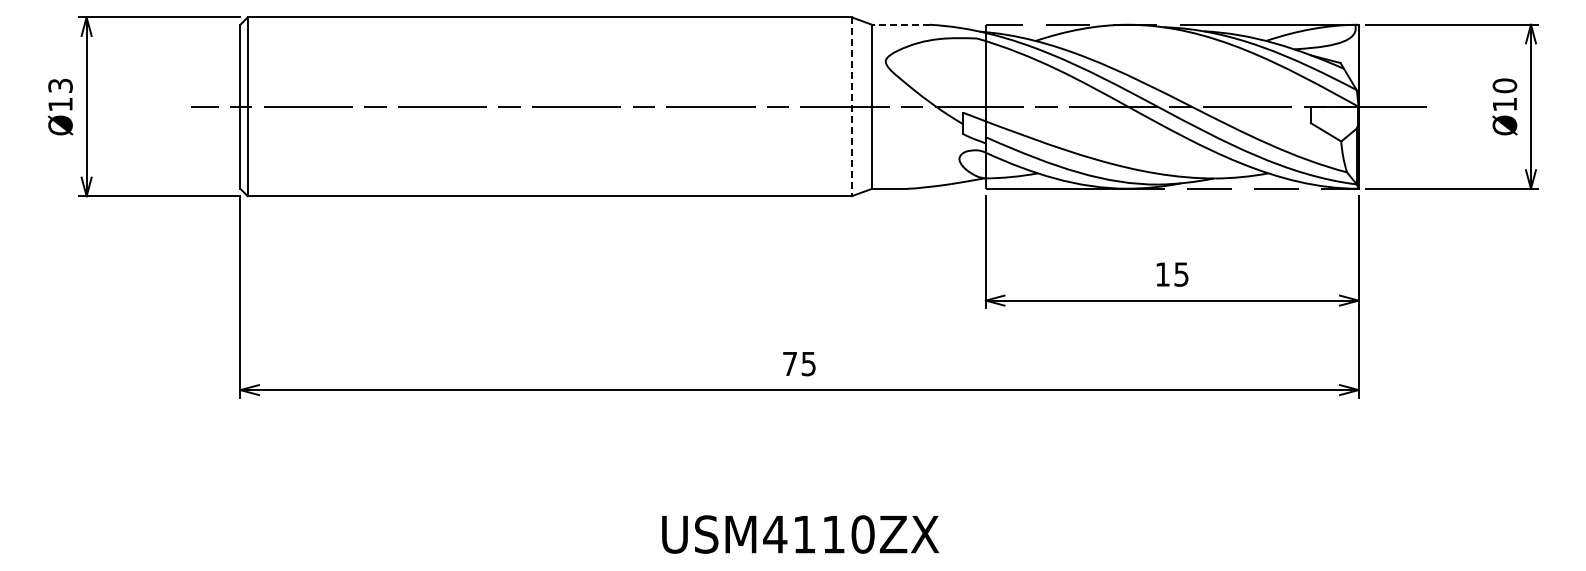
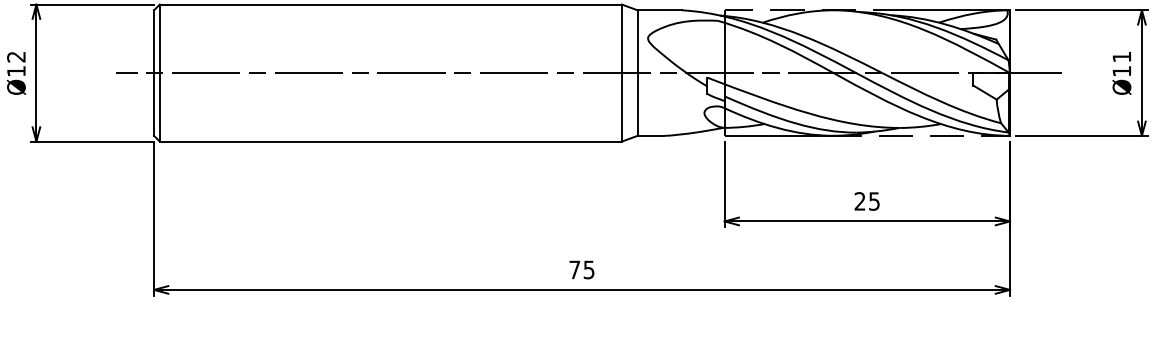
line: (901, 24) -> (660, 10), dashed -> solid
text: (60, 85) -> (16, 56), Ø13 -> Ø12
text: (1504, 85) -> (1121, 56), Ø10 -> Ø11
line: (851, 107) -> (621, 73), dashed -> solid
text: (1162, 274) -> (859, 201), 15 -> 25

